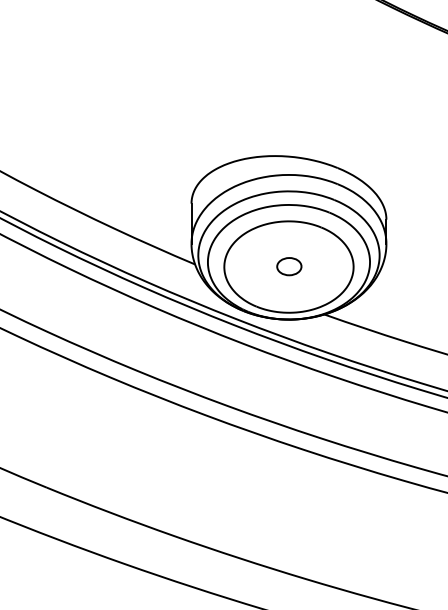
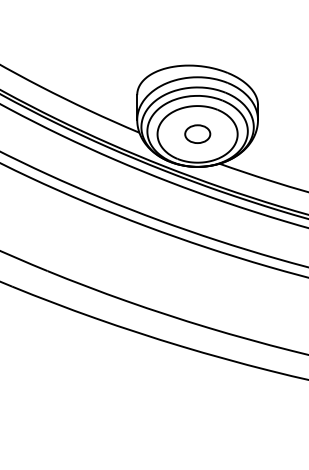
part: (288, 265) -> (197, 133), size x1.67

